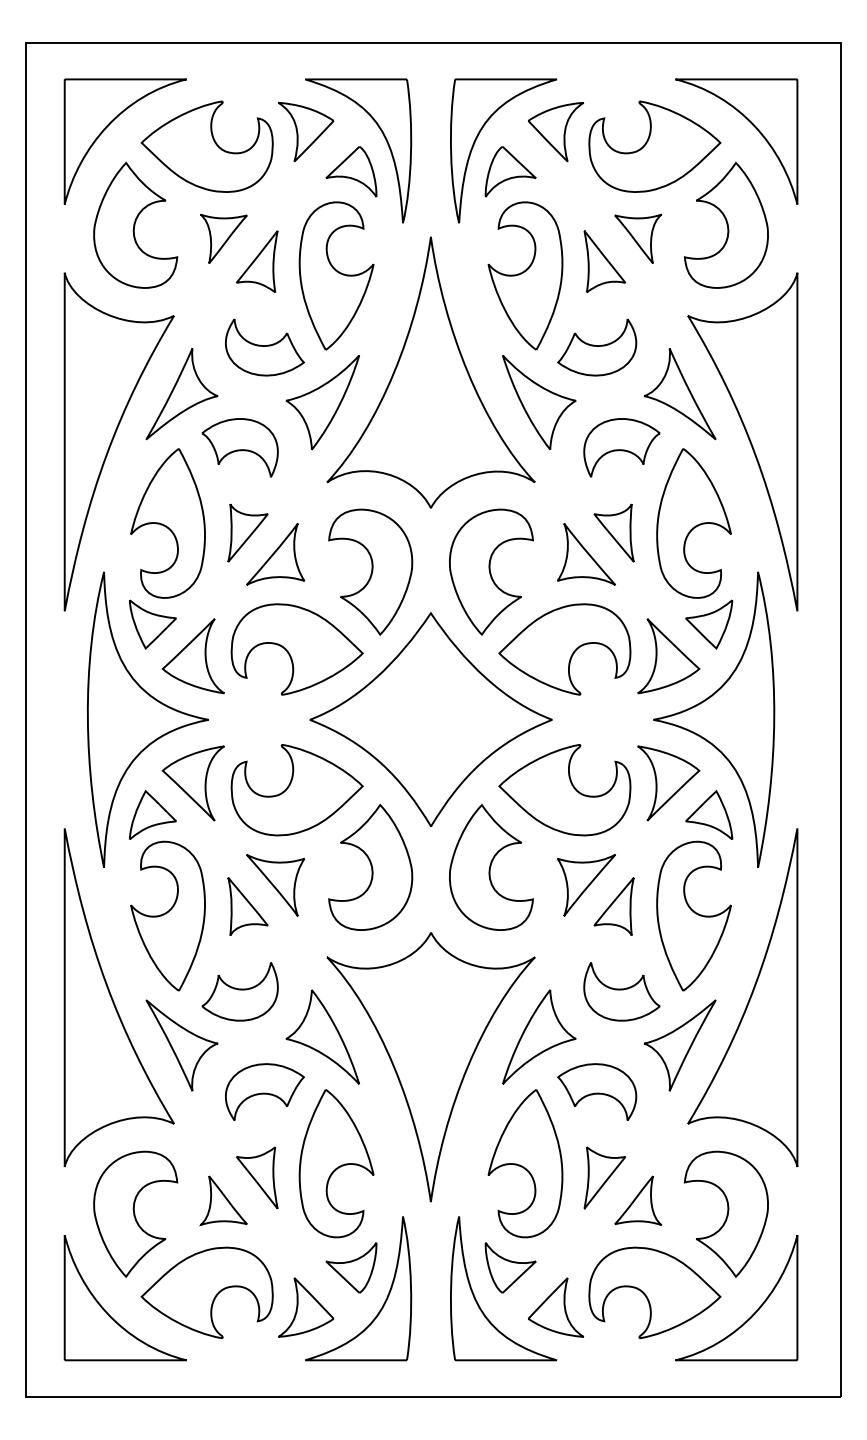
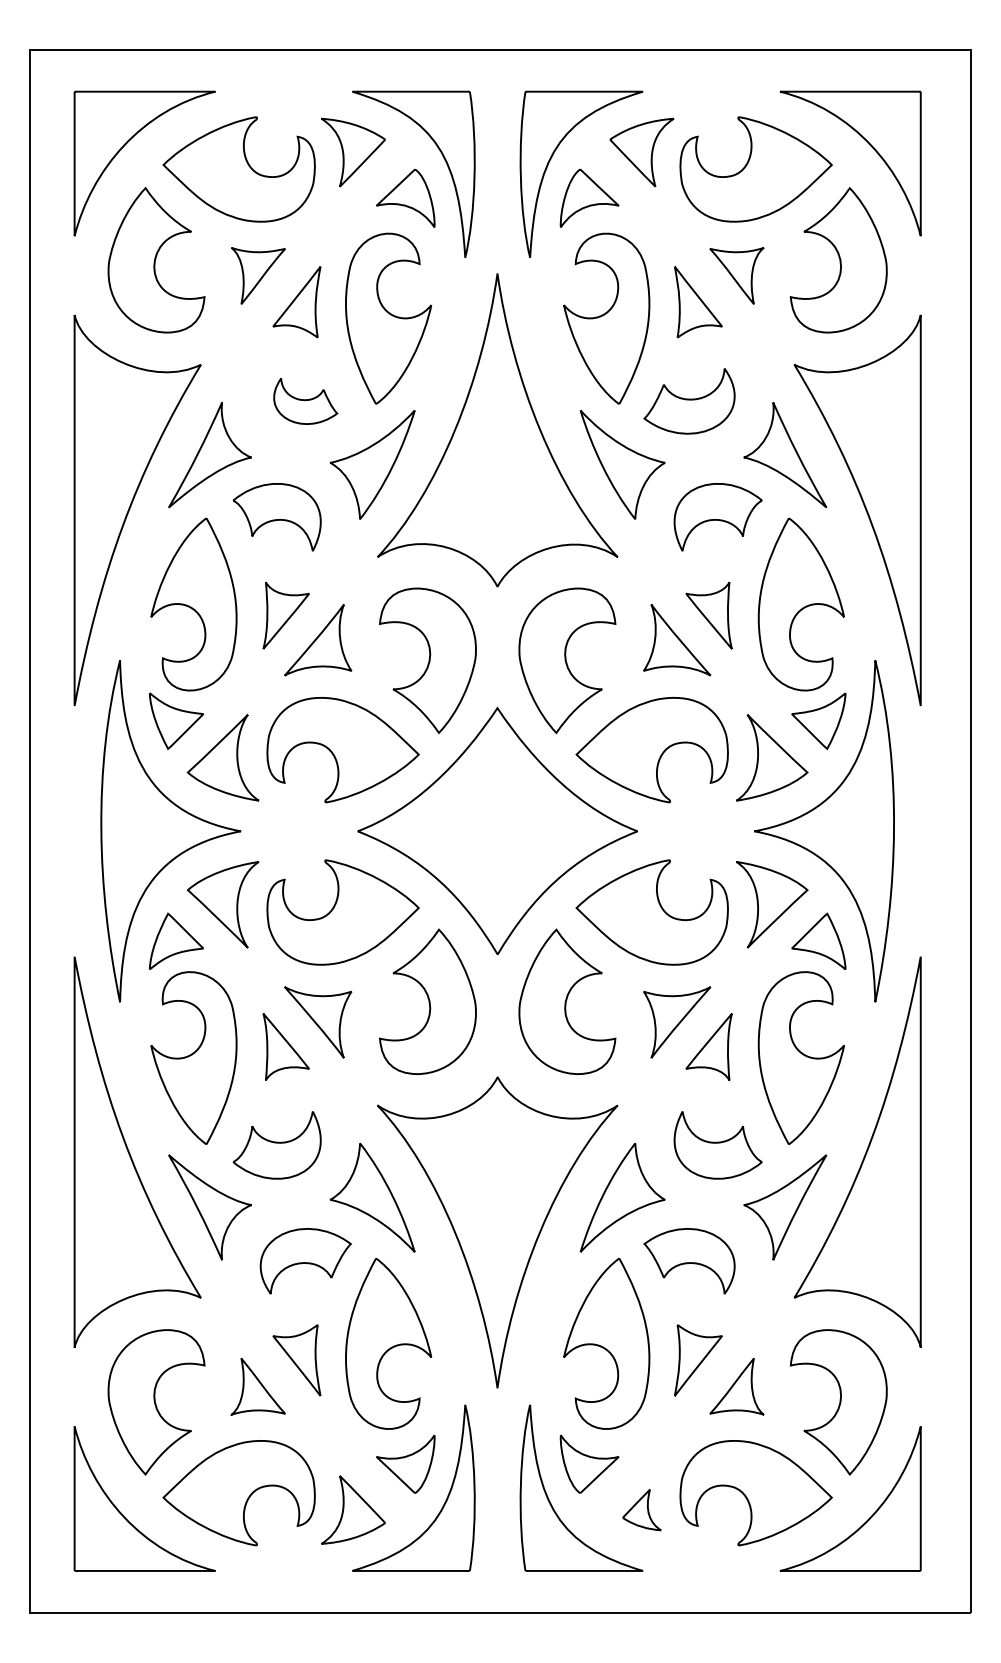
part: (264, 347) -> (305, 401), size x0.7
part: (555, 1307) -> (641, 1509), size x0.6

